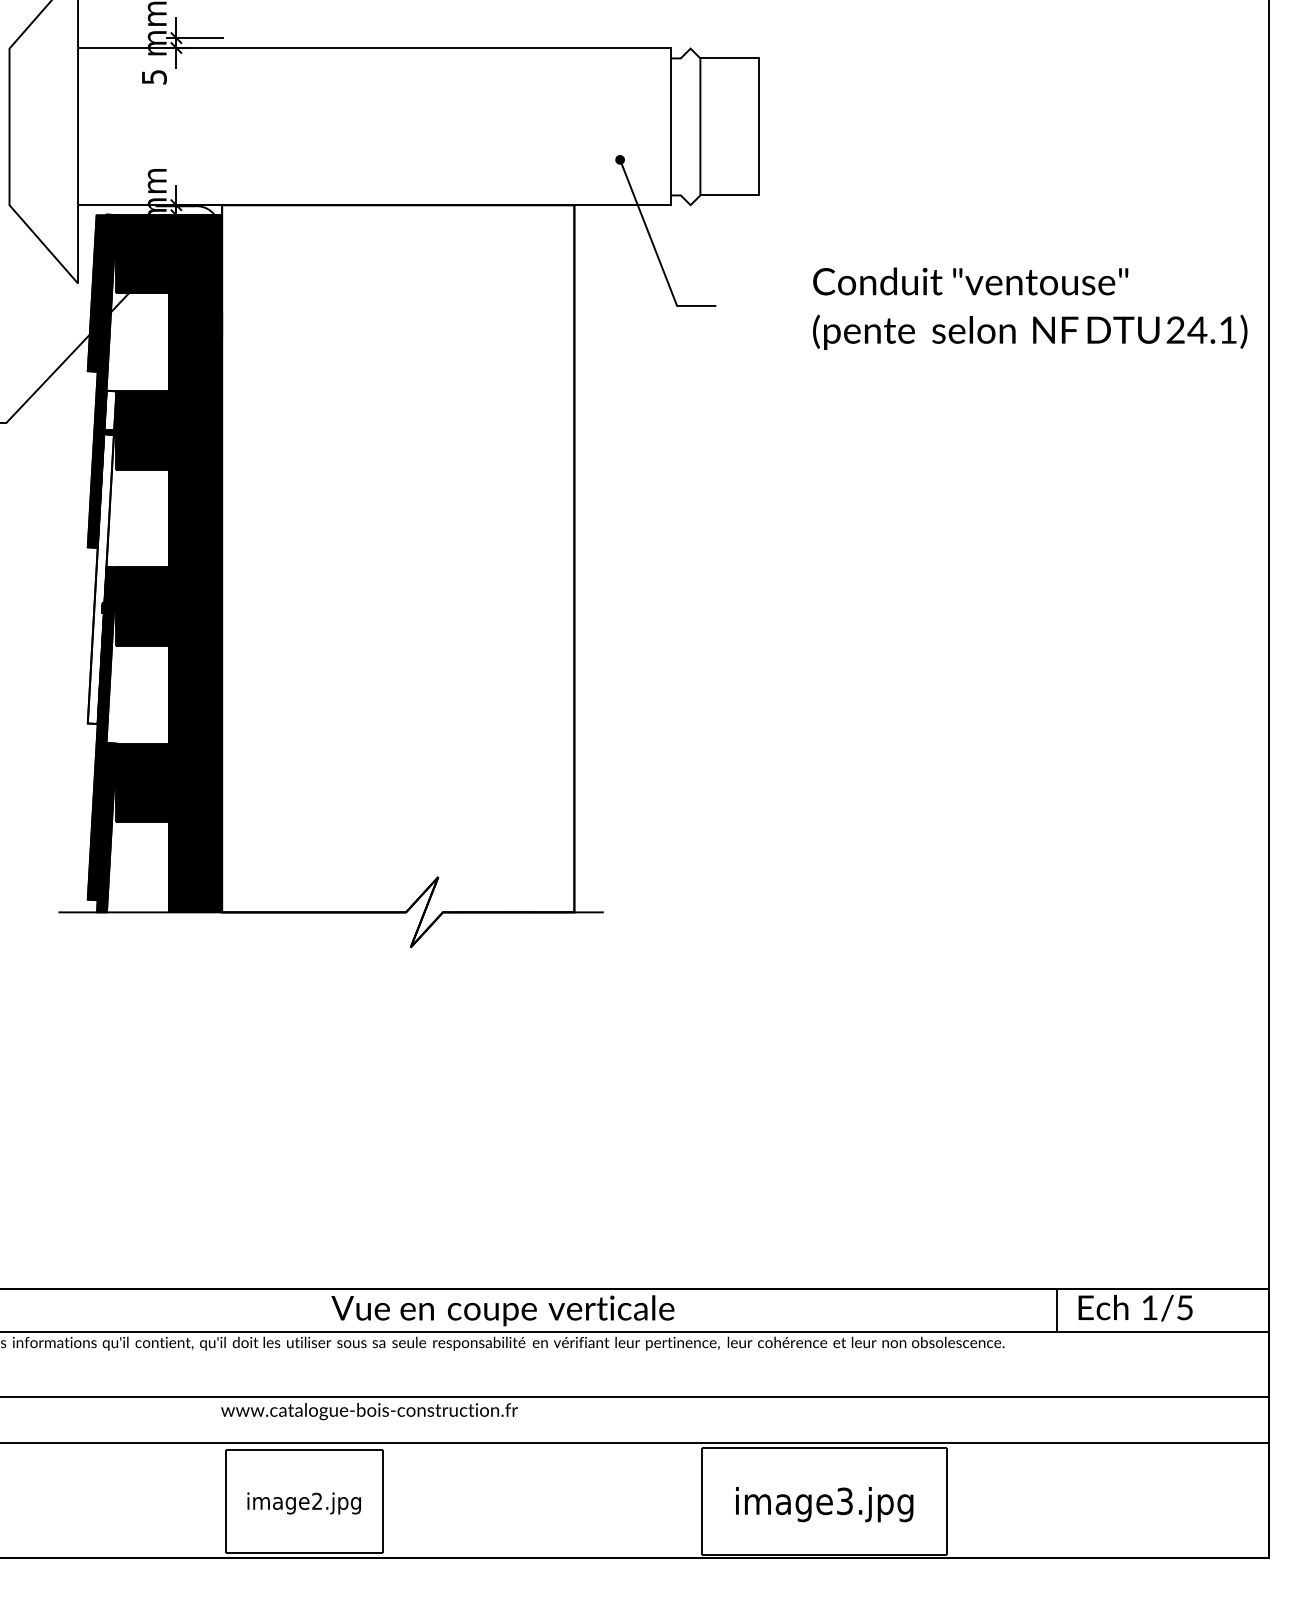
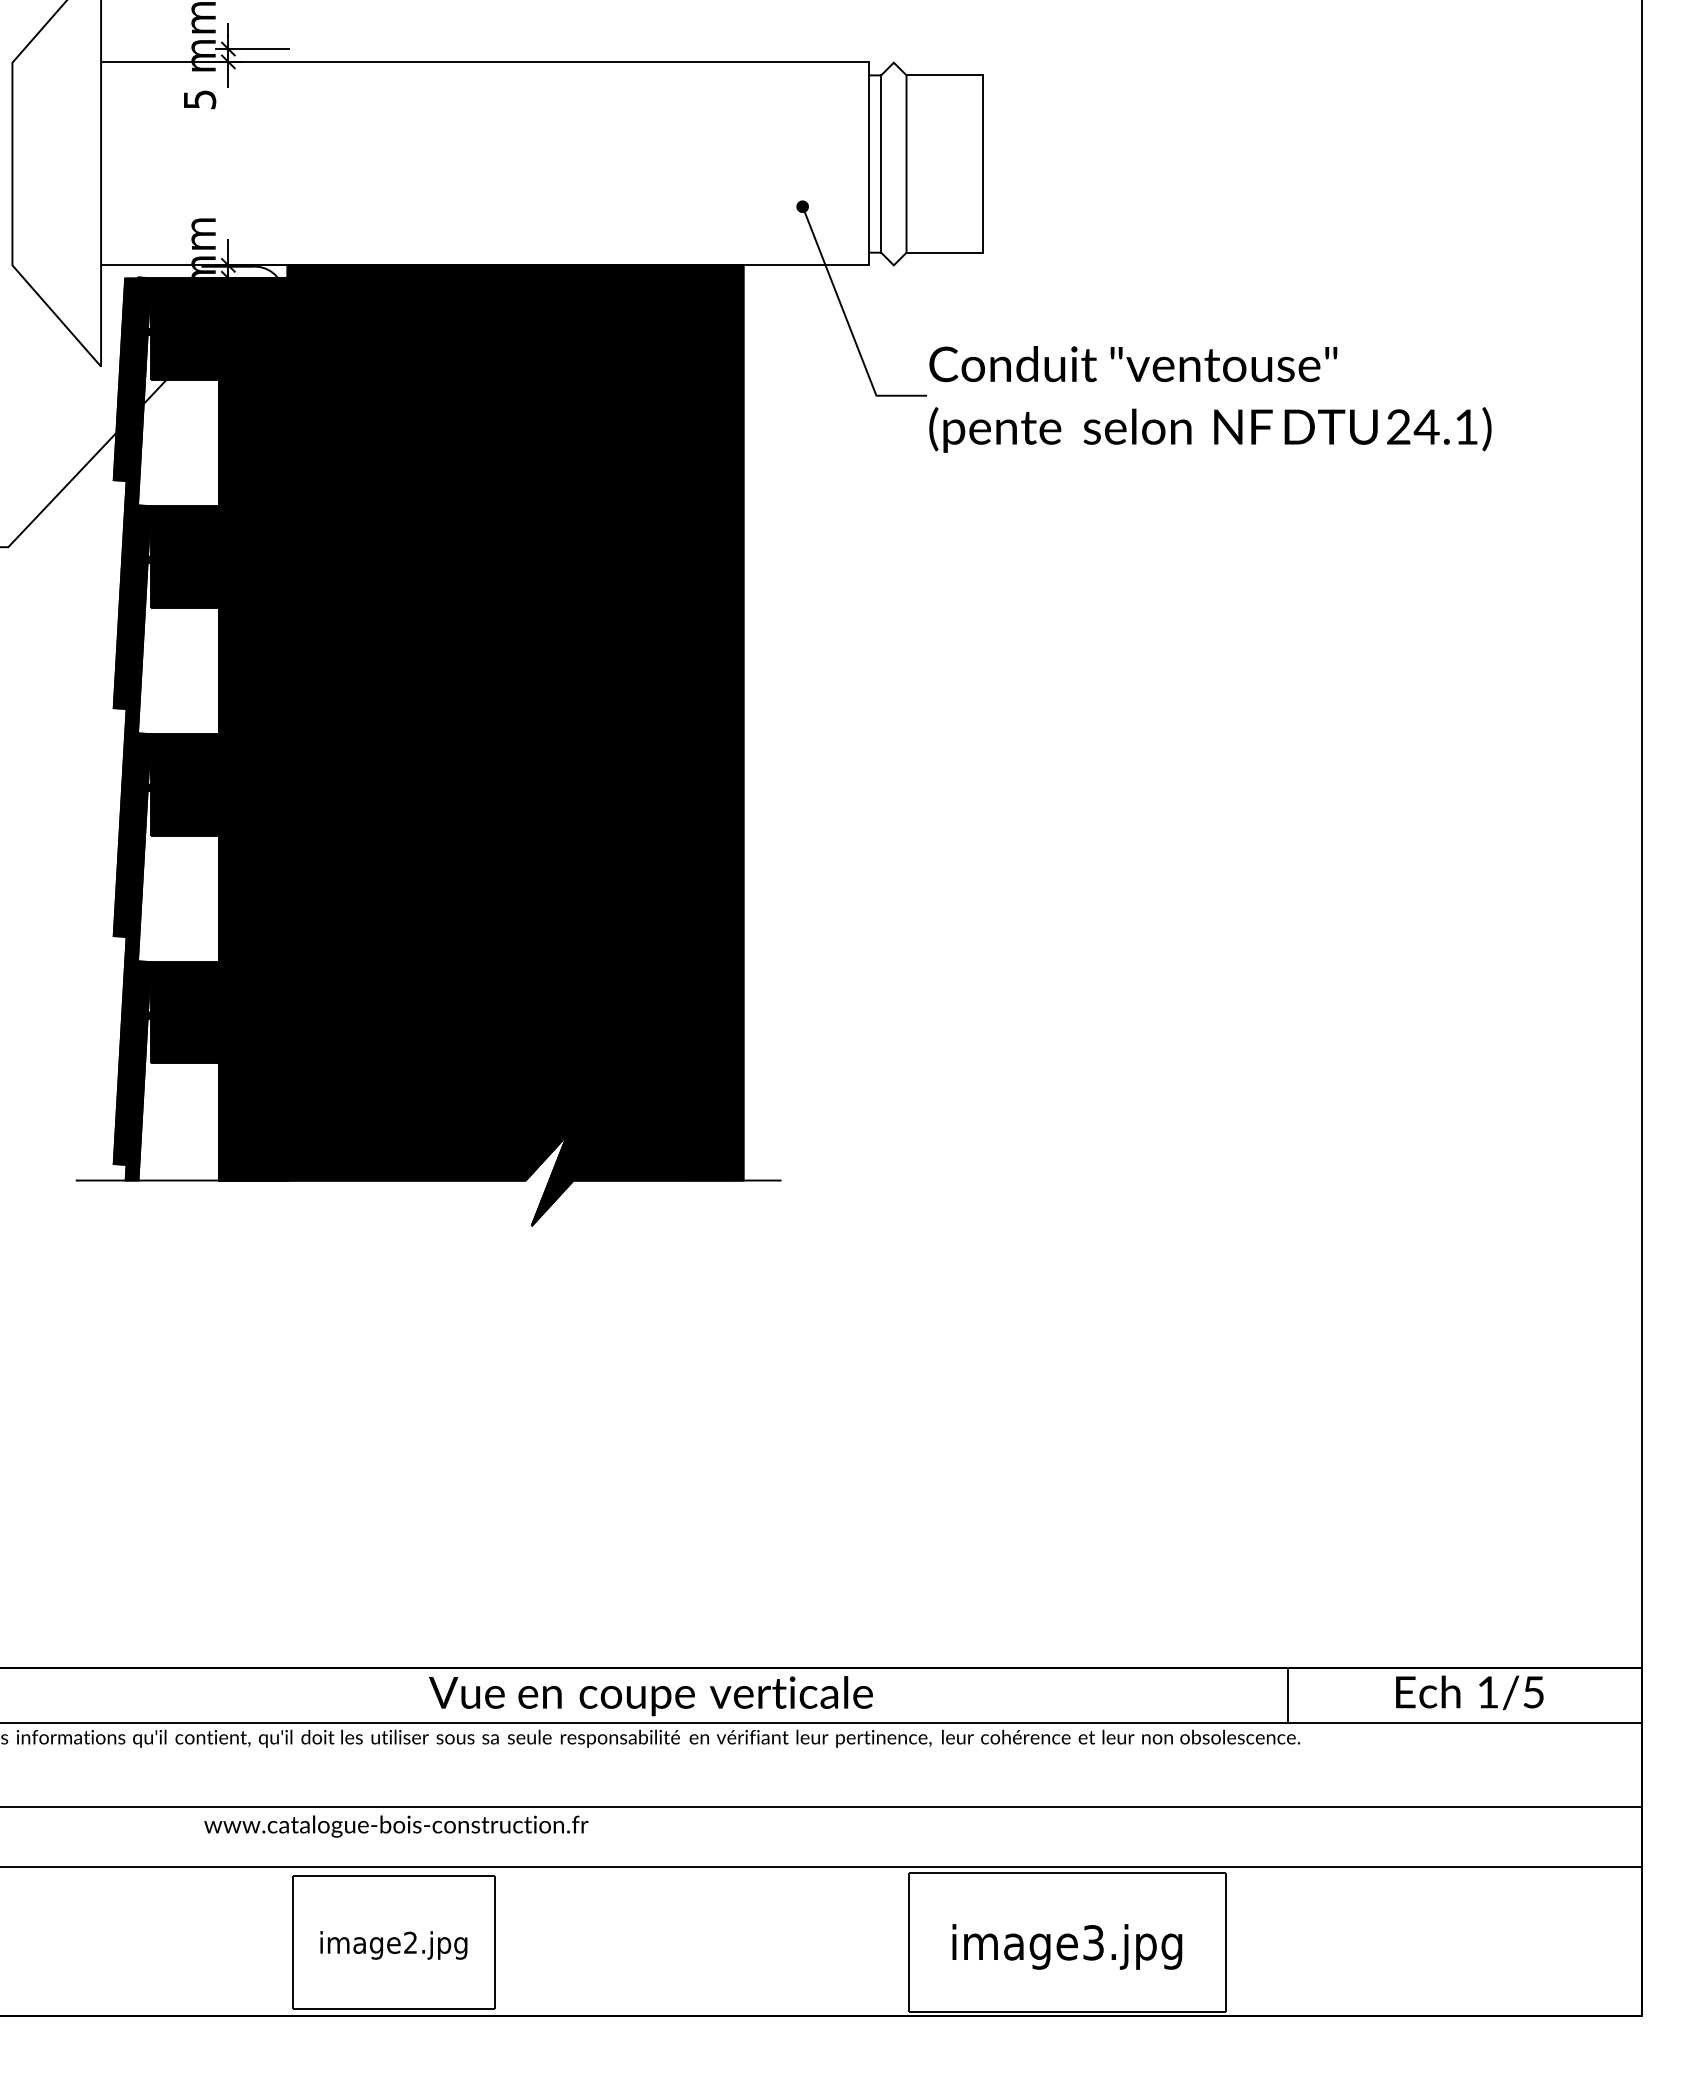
line: (681, 126) -> (881, 163), added
text: (1030, 308) -> (1210, 399), moved
fill: (101, 556) -> (131, 720), added
fill: (398, 576) -> (515, 745), added
line: (1057, 1310) -> (1288, 1695), moved
text: (369, 1411) -> (396, 1826), moved

